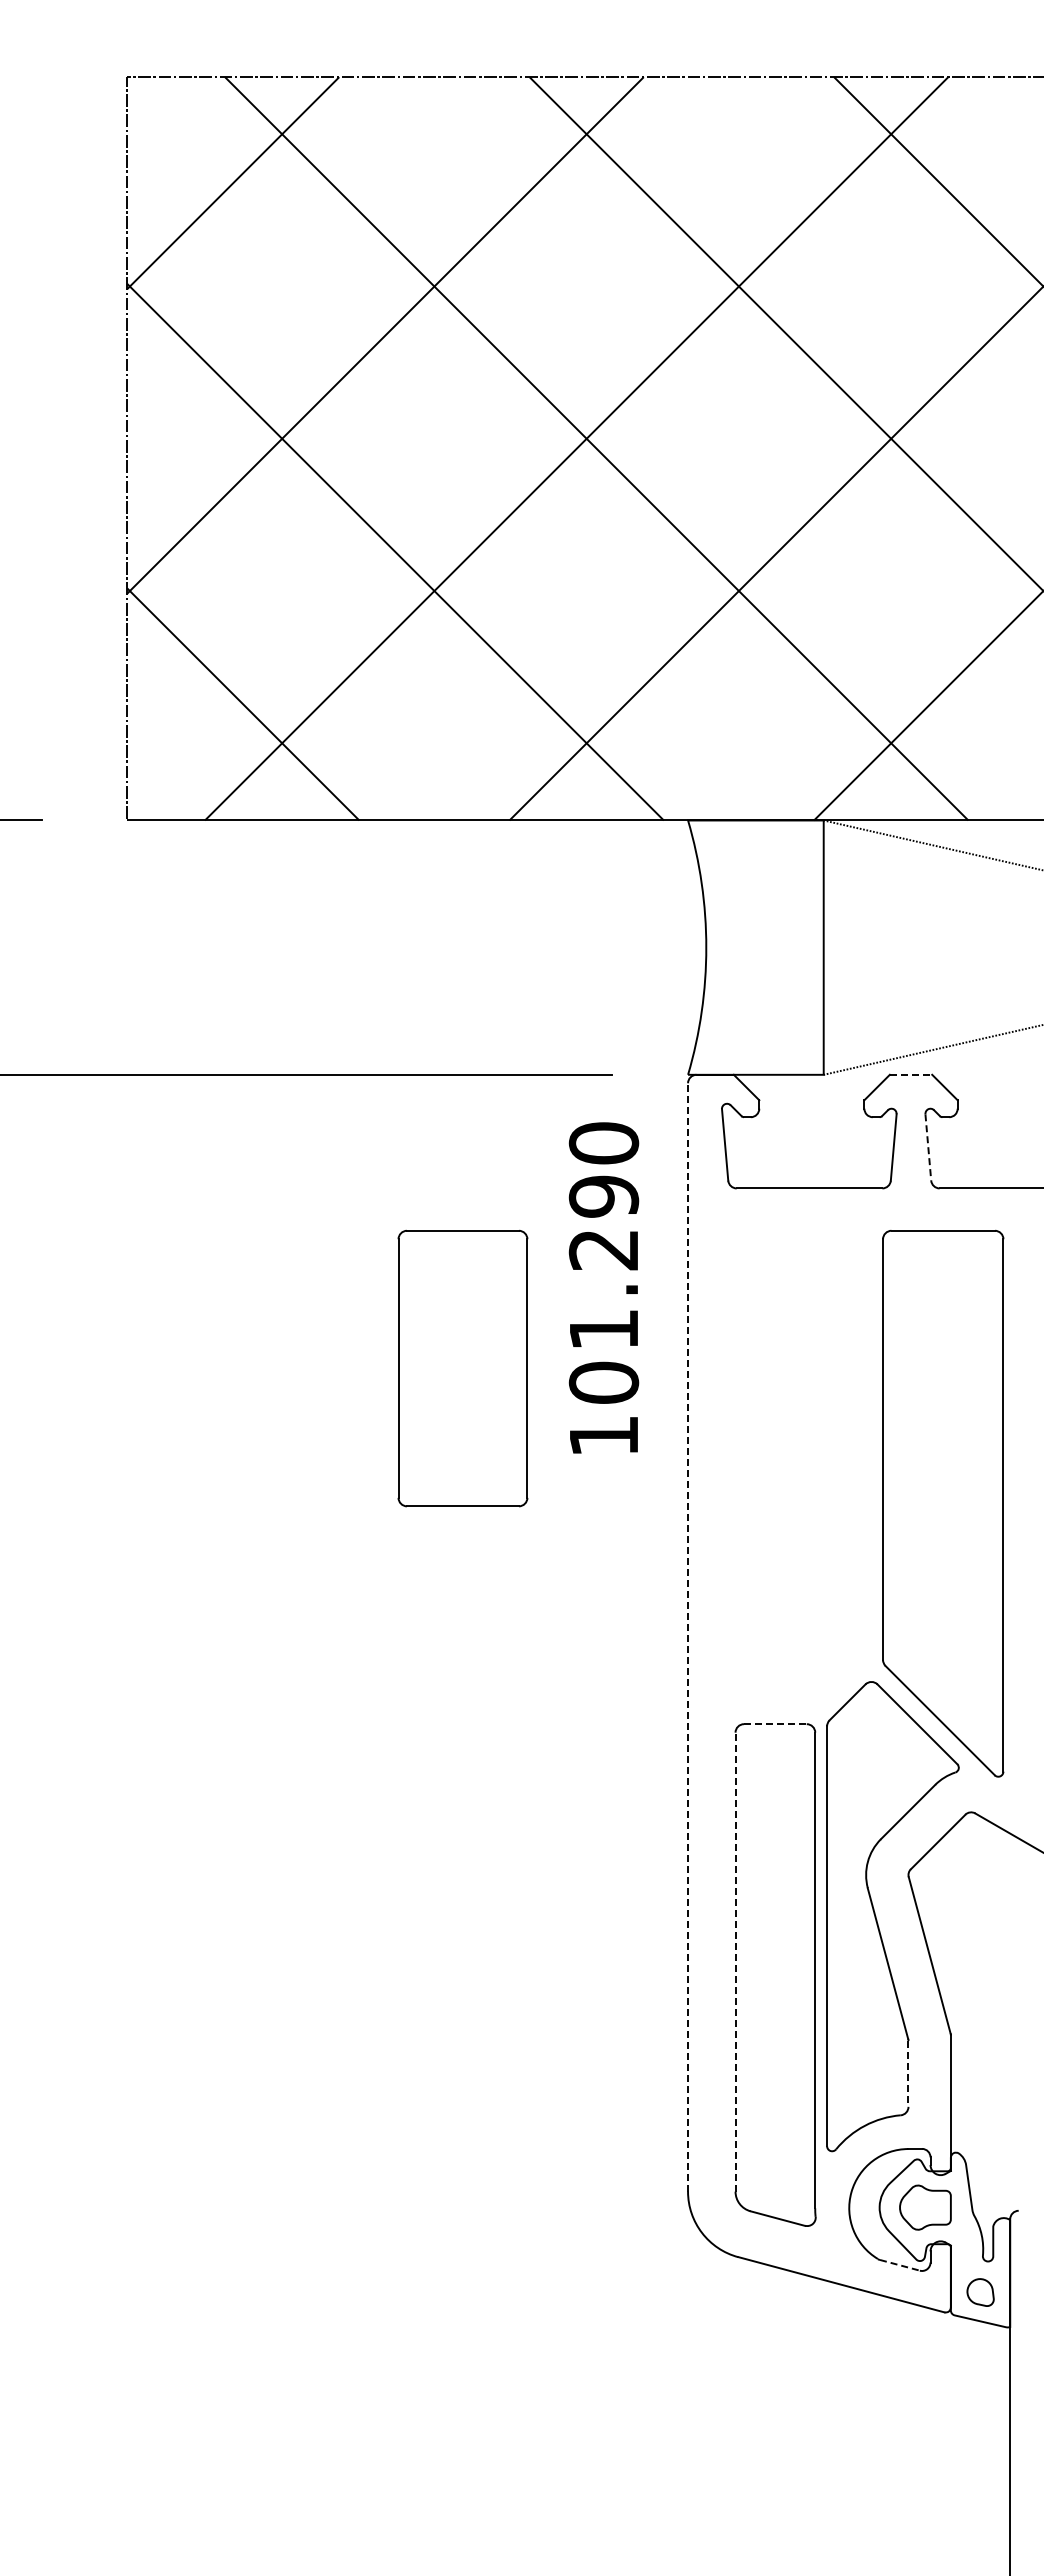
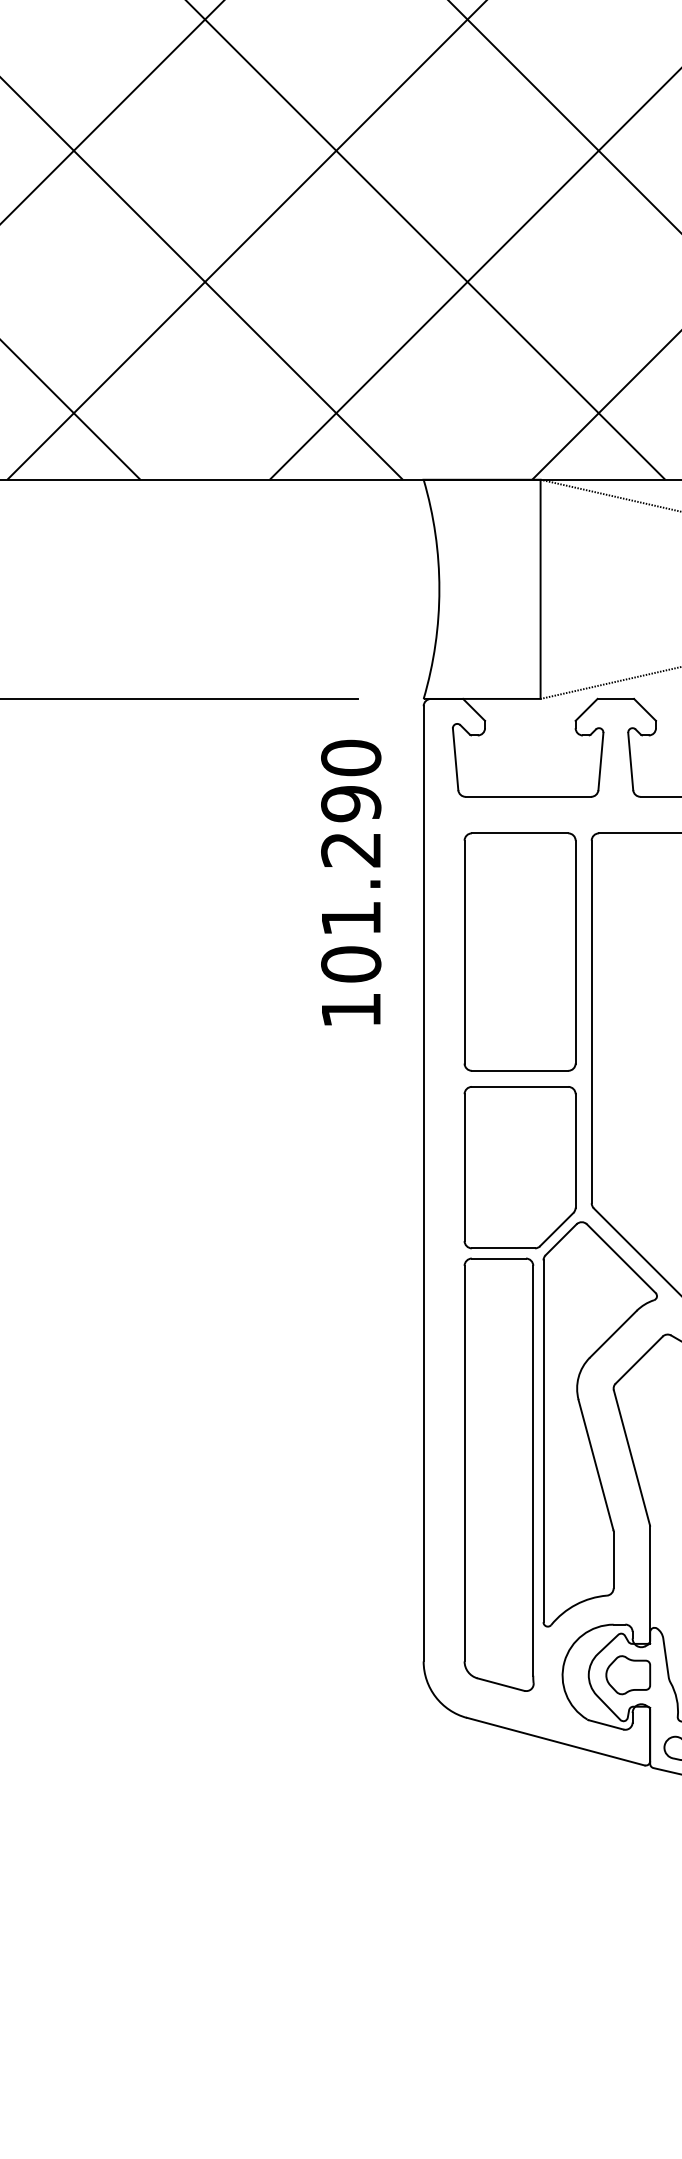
line: (911, 1074) -> (616, 698), dashed -> solid
line: (928, 1147) -> (630, 761), dashed -> solid
part: (462, 1368) -> (519, 952), moved
part: (799, 1618) -> (519, 1167), added
line: (688, 1636) -> (424, 1183), dashed -> solid
line: (775, 1724) -> (499, 1258), dashed -> solid
line: (735, 1961) -> (464, 1463), dashed -> solid
line: (908, 2073) -> (613, 1559), dashed -> solid
line: (899, 2265) -> (605, 1725), dashed -> solid

